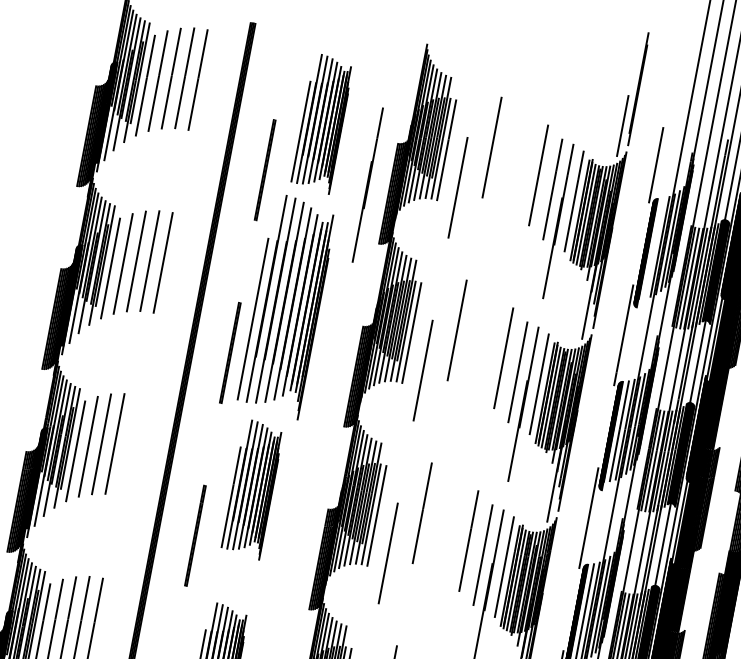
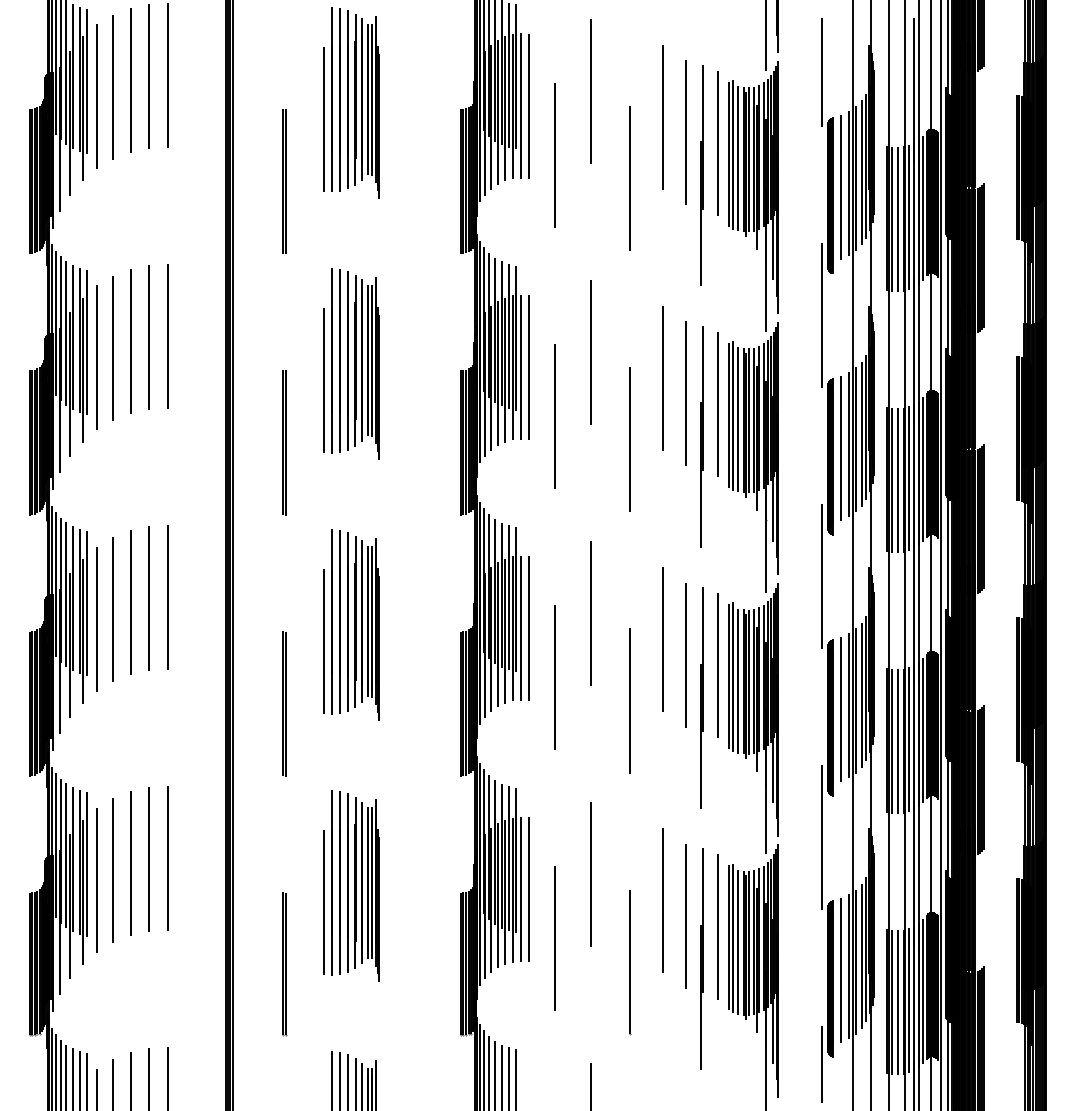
part: (367, 185) -> (429, 175), removed
line: (507, 214) -> (630, 178), added
line: (654, 247) -> (841, 186), added
part: (287, 306) -> (351, 363), size x0.62
line: (473, 396) -> (630, 439), added
line: (128, 445) -> (168, 597), added
line: (437, 579) -> (629, 700), added

